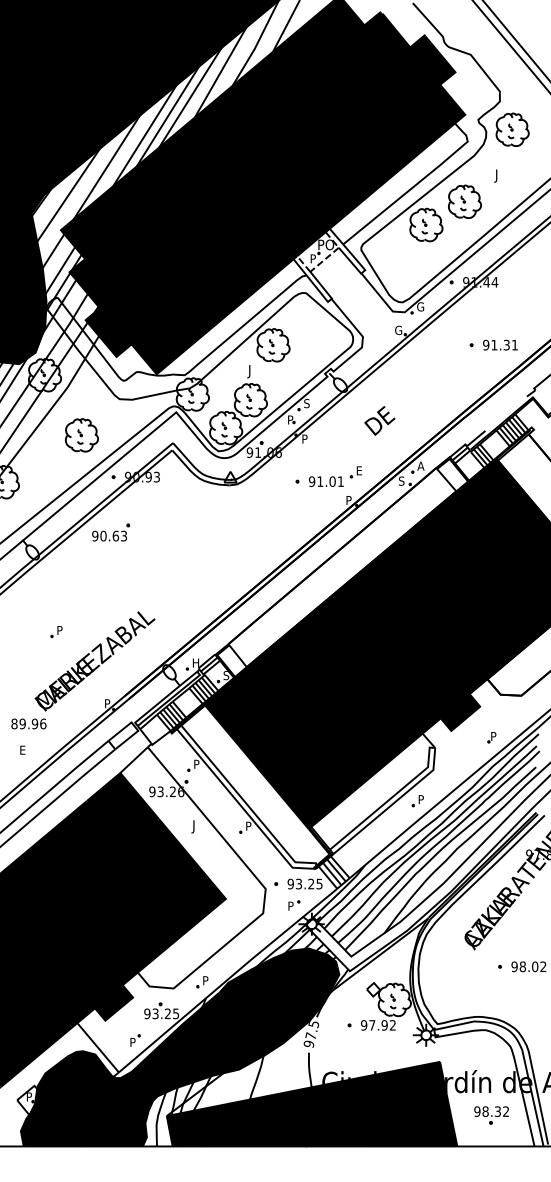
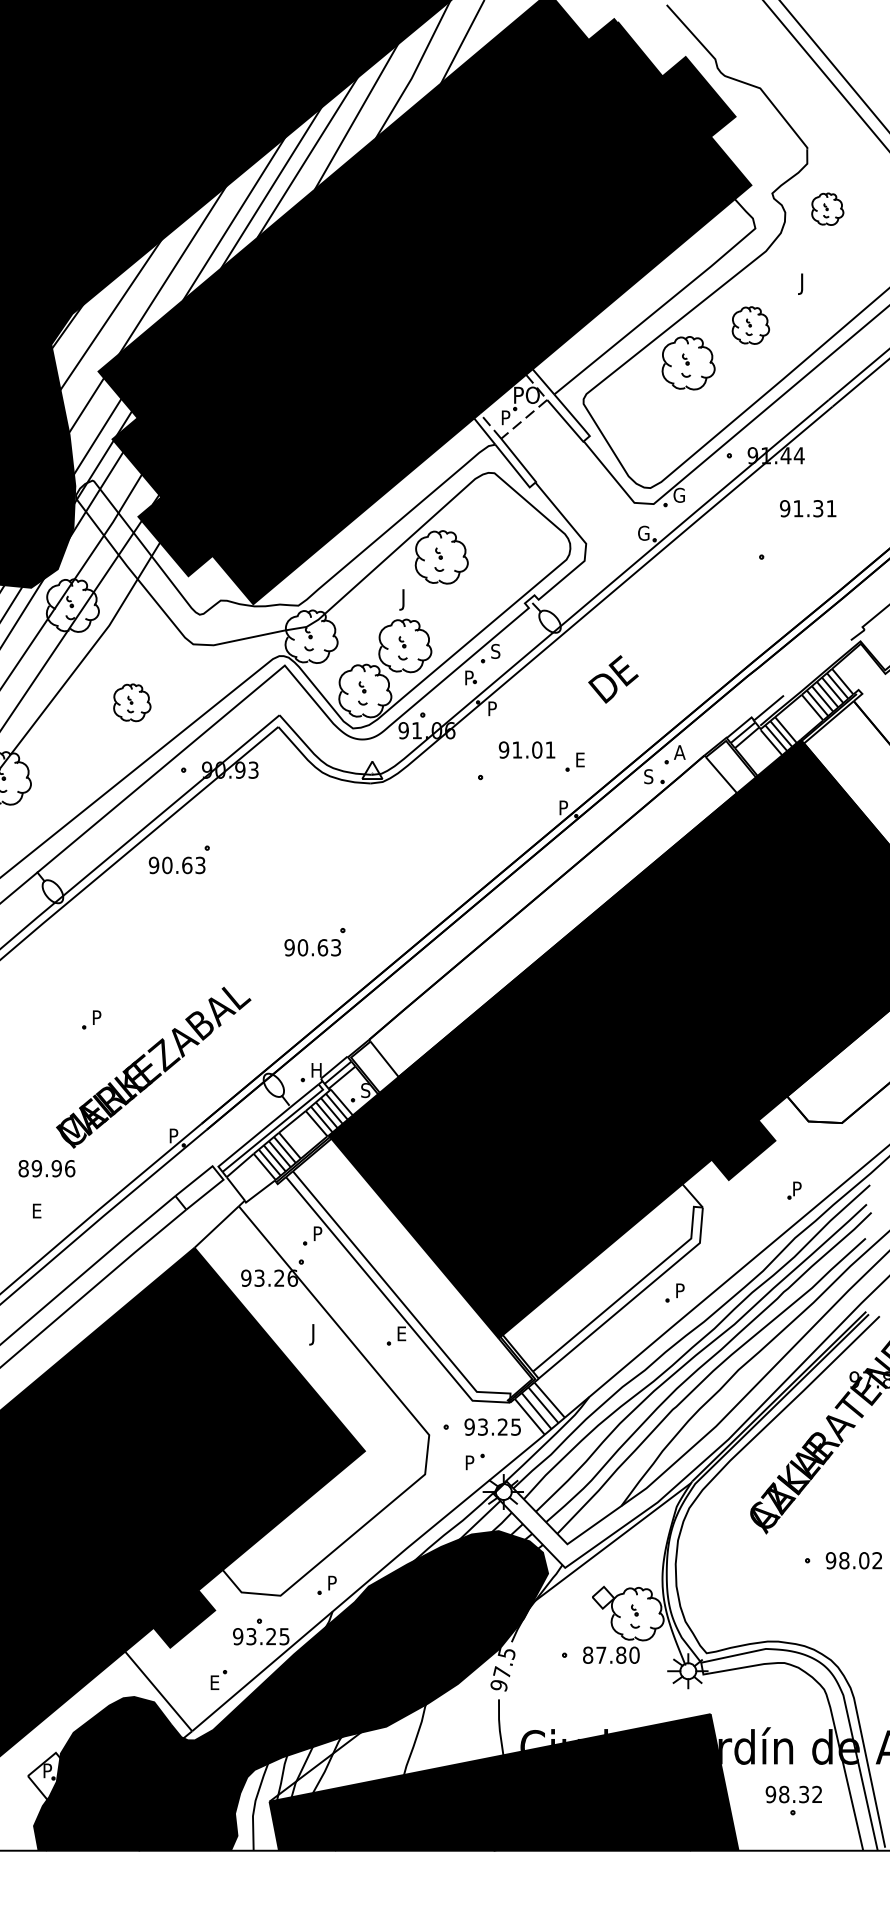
part: (512, 129) -> (827, 208), size x0.6
part: (464, 201) -> (750, 325), size x0.7
text: (500, 344) -> (808, 507), moved
part: (81, 435) -> (131, 702), size x0.7
text: (325, 481) -> (525, 749), moved
part: (195, 583) -> (315, 941), added
text: (249, 825) -> (403, 1332), P -> E
text: (378, 1025) -> (611, 1655), 97.92 -> 87.80
text: (133, 1041) -> (215, 1681), P -> E

